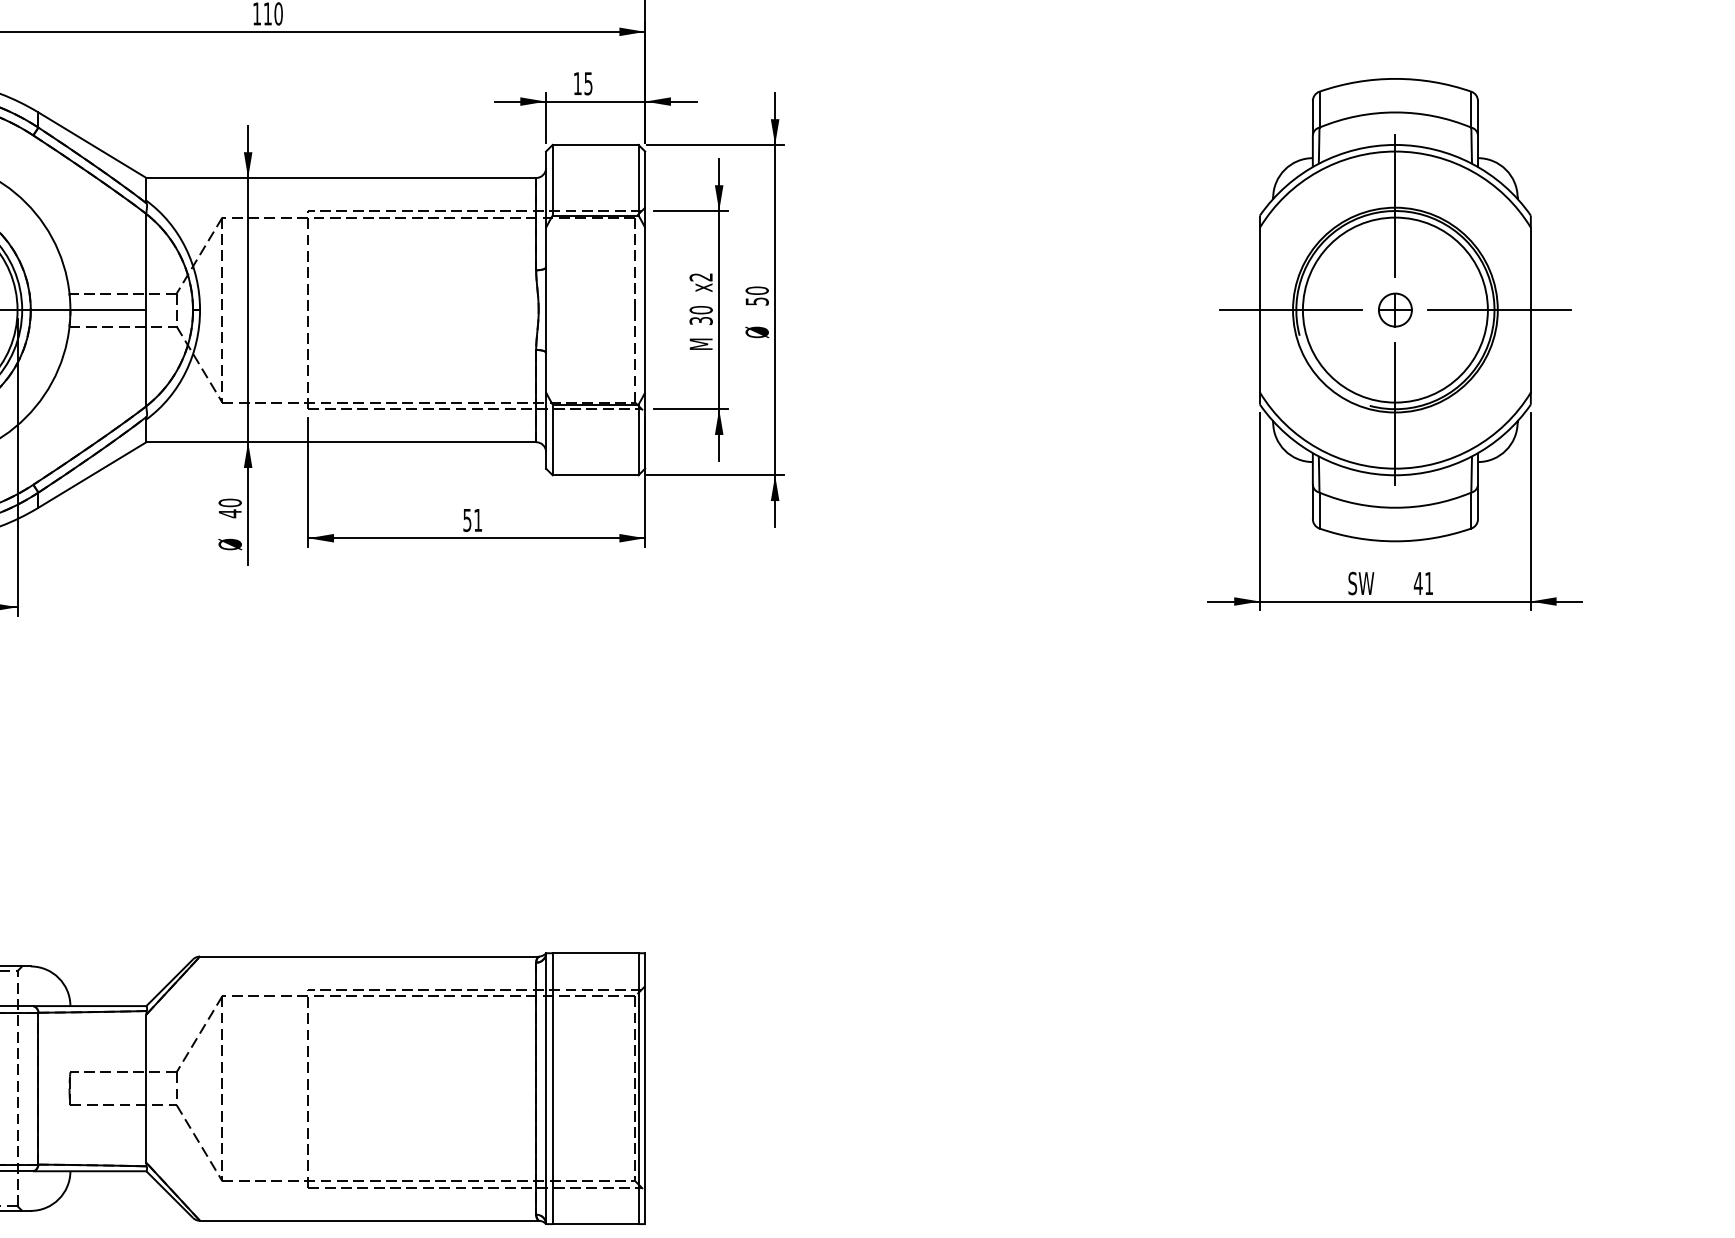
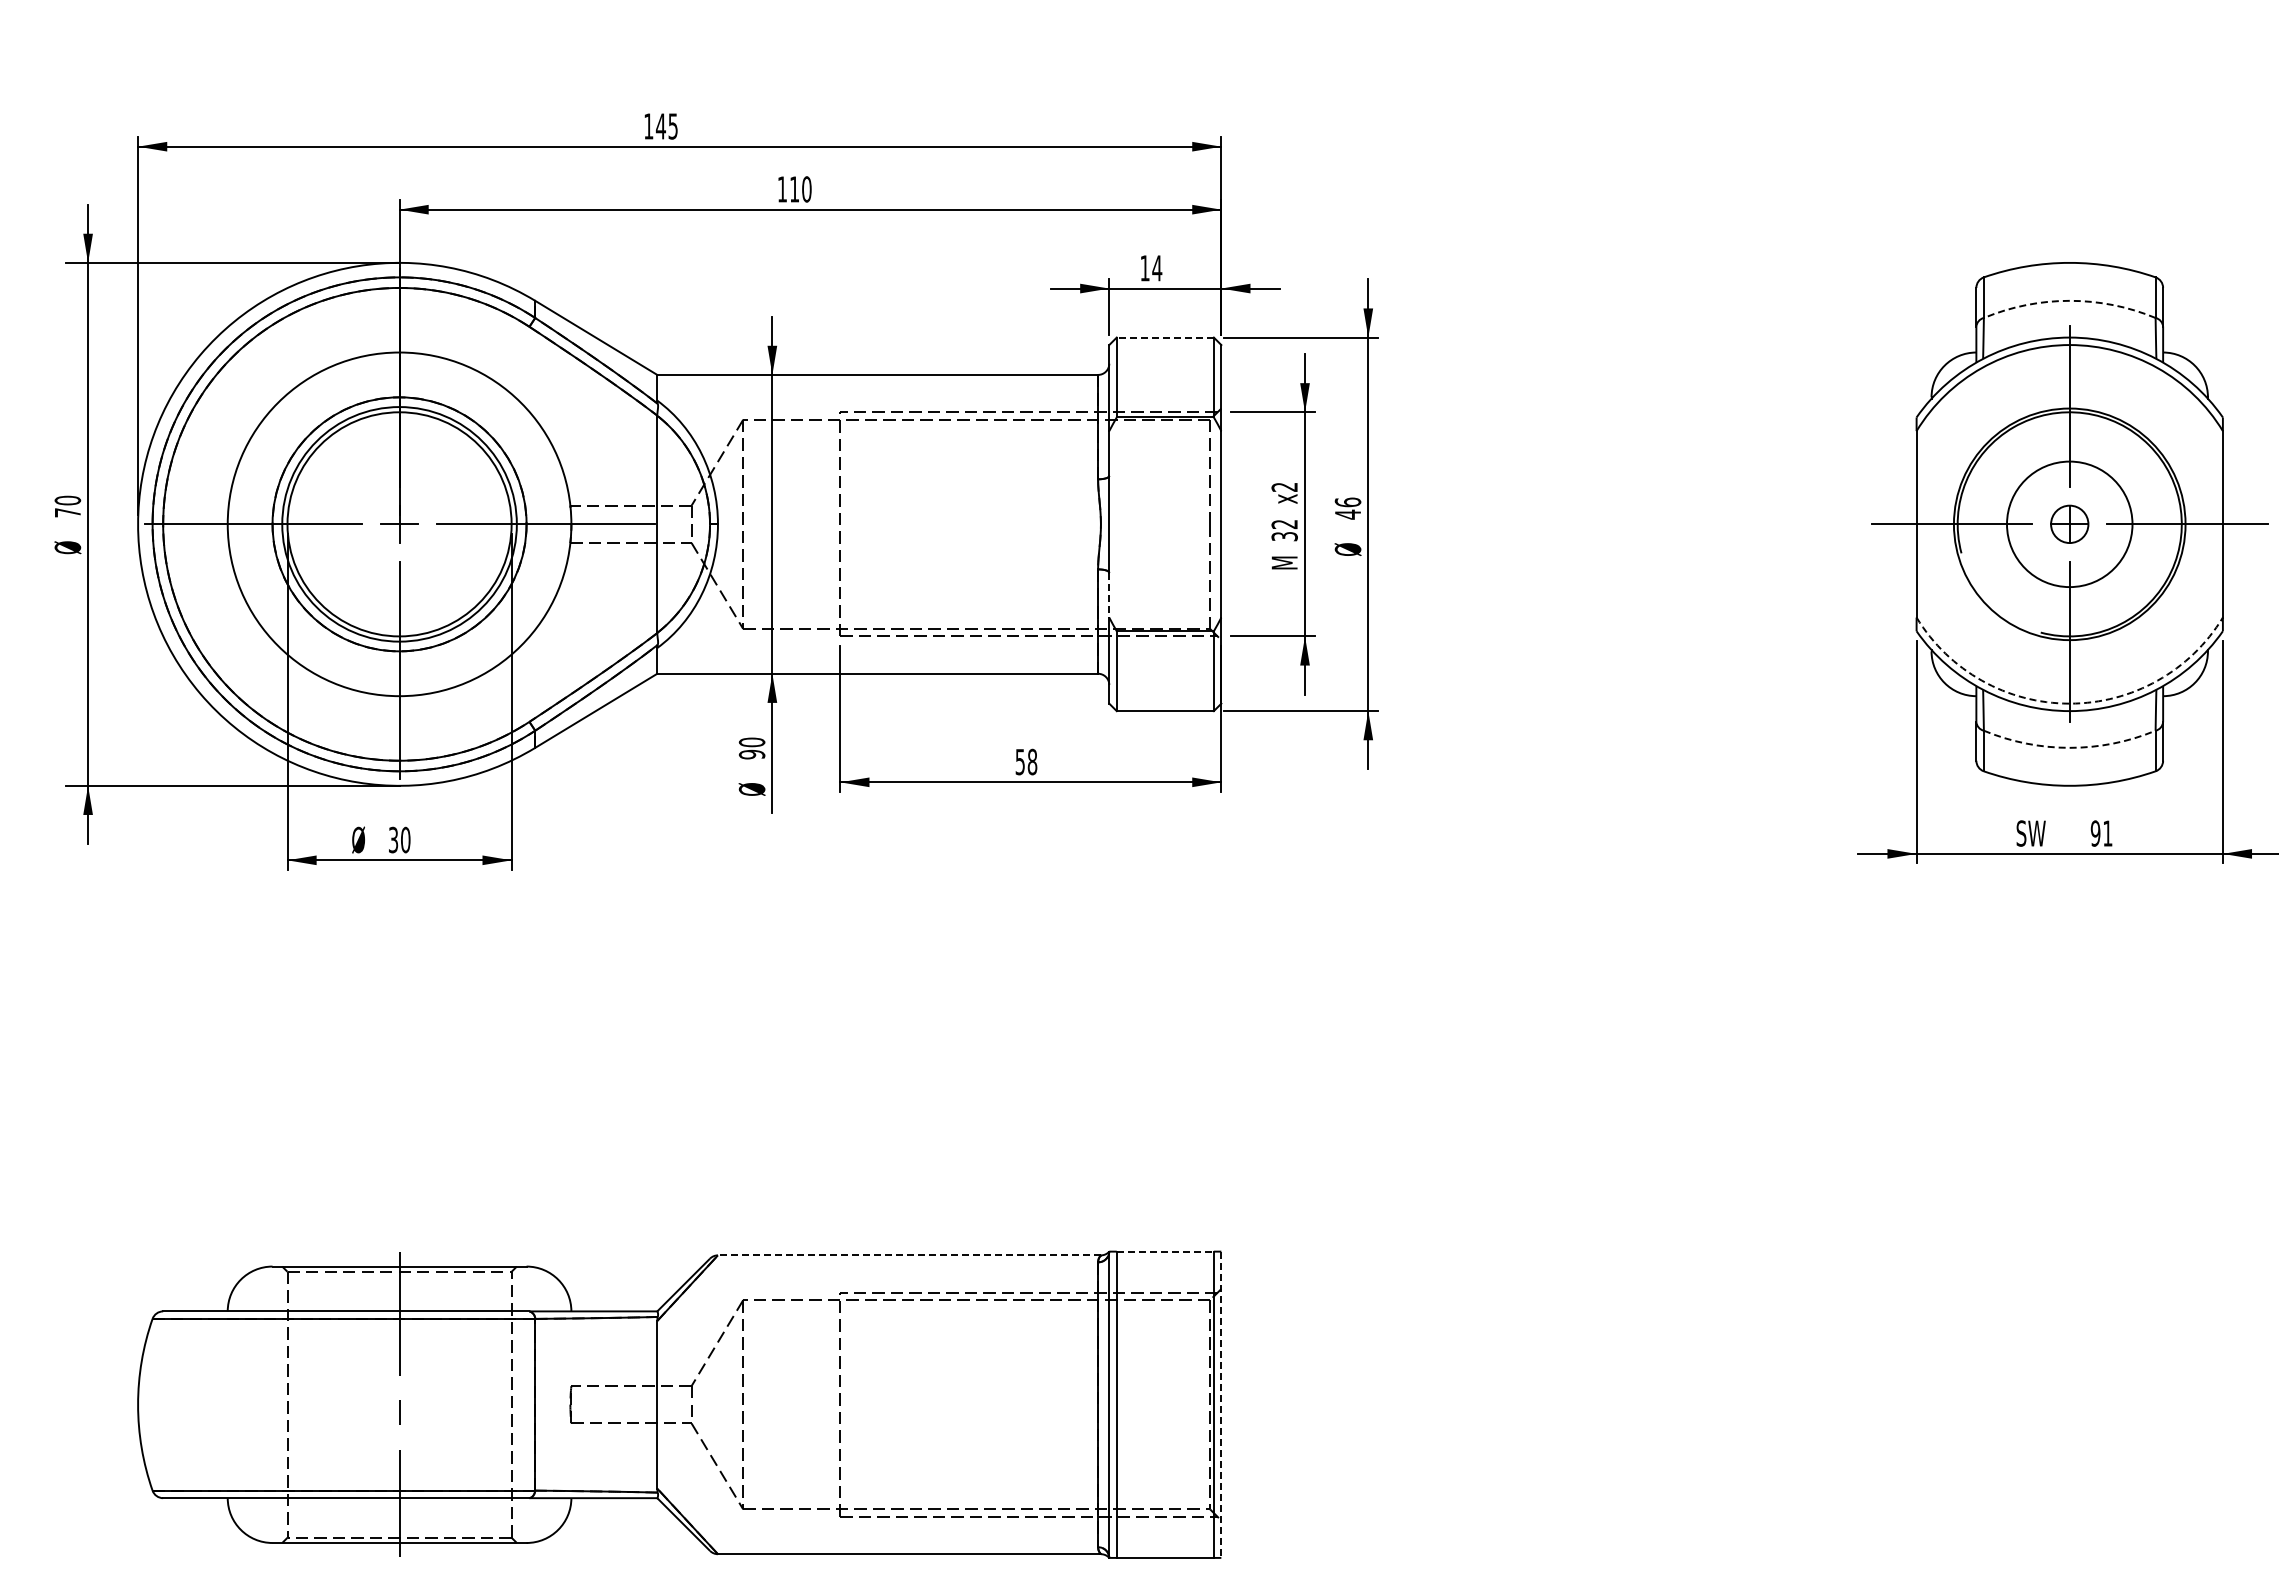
text: (588, 83) -> (1157, 268), 15 -> 14
arc: (1395, 112) -> (2069, 300), solid -> dashed
line: (595, 144) -> (1165, 337), solid -> dashed
text: (756, 296) -> (1347, 508), 50 -> 46
circle: (1395, 309) -> (2069, 523), size x0.6
text: (701, 310) -> (1284, 524), 30 -> 32
line: (546, 373) -> (1109, 595), solid -> dashed
arc: (1395, 468) -> (2069, 703), solid -> dashed
arc: (1395, 507) -> (2069, 747), solid -> dashed
text: (229, 513) -> (751, 754), 40 -> 90
text: (478, 519) -> (1032, 761), 51 -> 58
text: (1418, 583) -> (2095, 833), 41 -> 91
line: (595, 953) -> (1165, 1251), solid -> dashed
line: (368, 956) -> (908, 1255), solid -> dashed
line: (645, 1089) -> (1221, 1405), solid -> dashed

